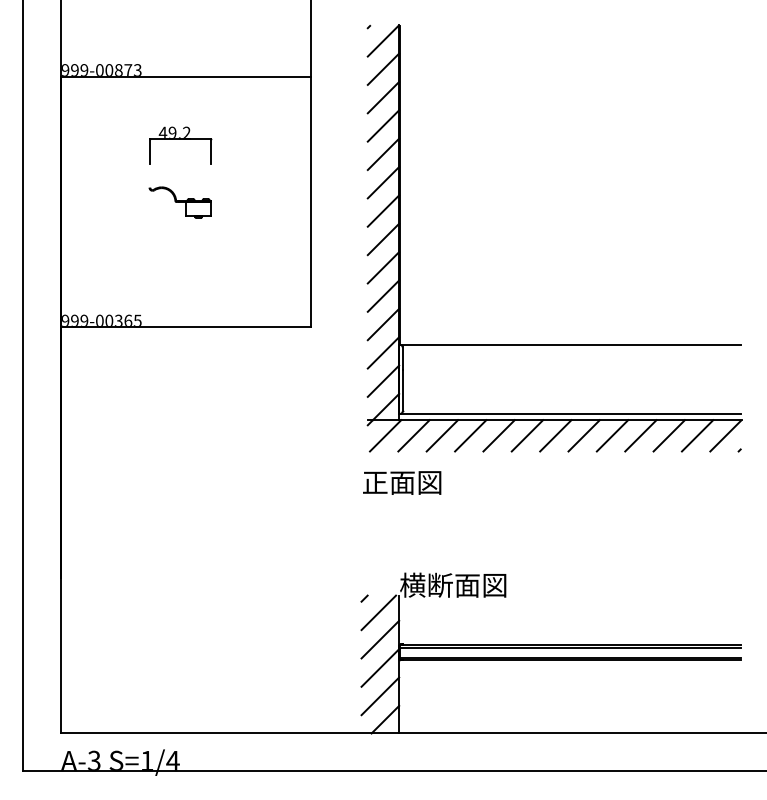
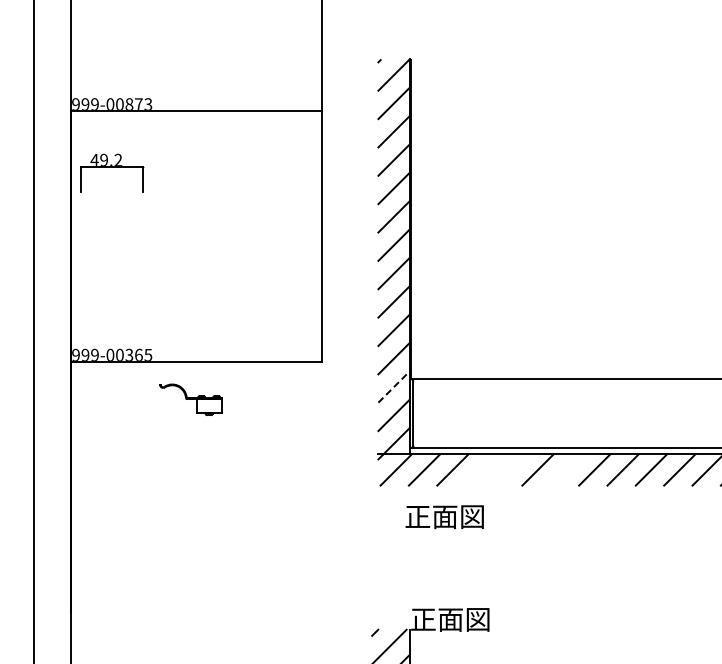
part: (180, 145) -> (112, 172), moved
part: (179, 202) -> (190, 399), moved
line: (383, 352) -> (394, 386), solid -> dashed
line: (470, 435) -> (481, 469), removed
line: (498, 435) -> (509, 469), removed
line: (555, 435) -> (566, 469), removed
text: (402, 482) -> (445, 516), moved
text: (453, 584) -> (464, 618), 横断面図 -> 正面図

